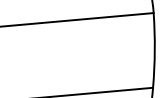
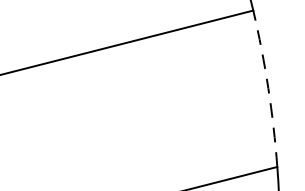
arc: (154, 50) -> (267, 88), solid -> dashed

